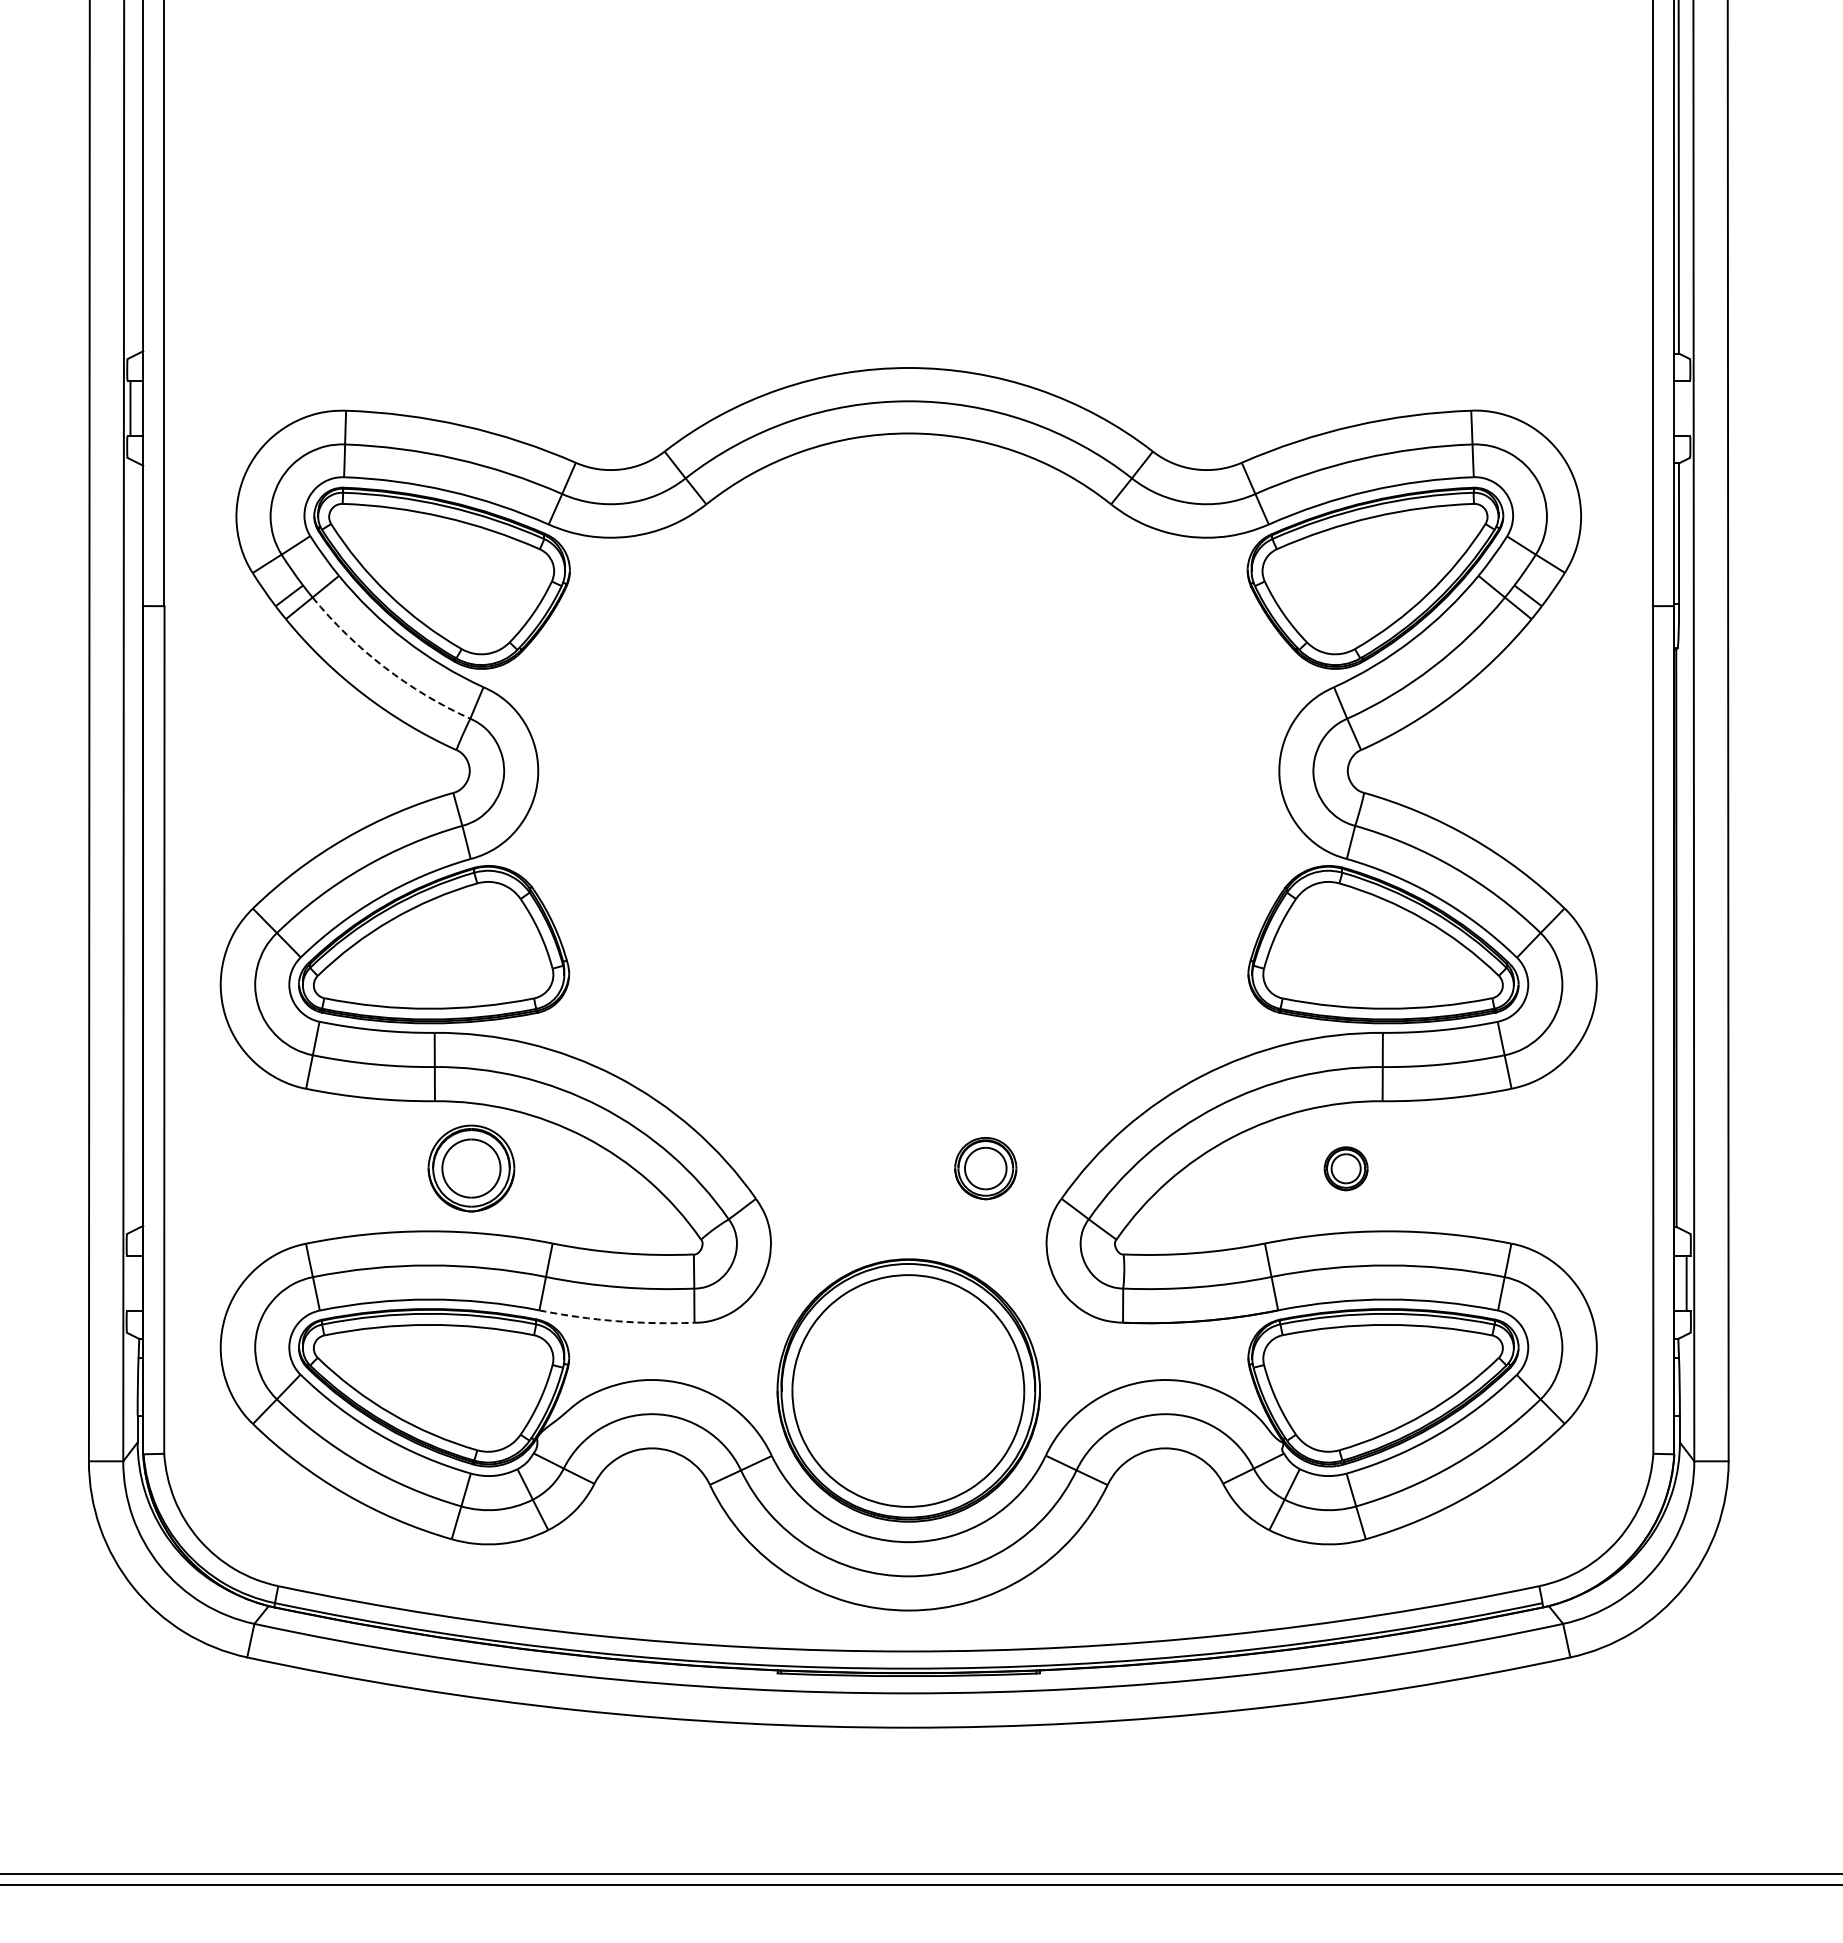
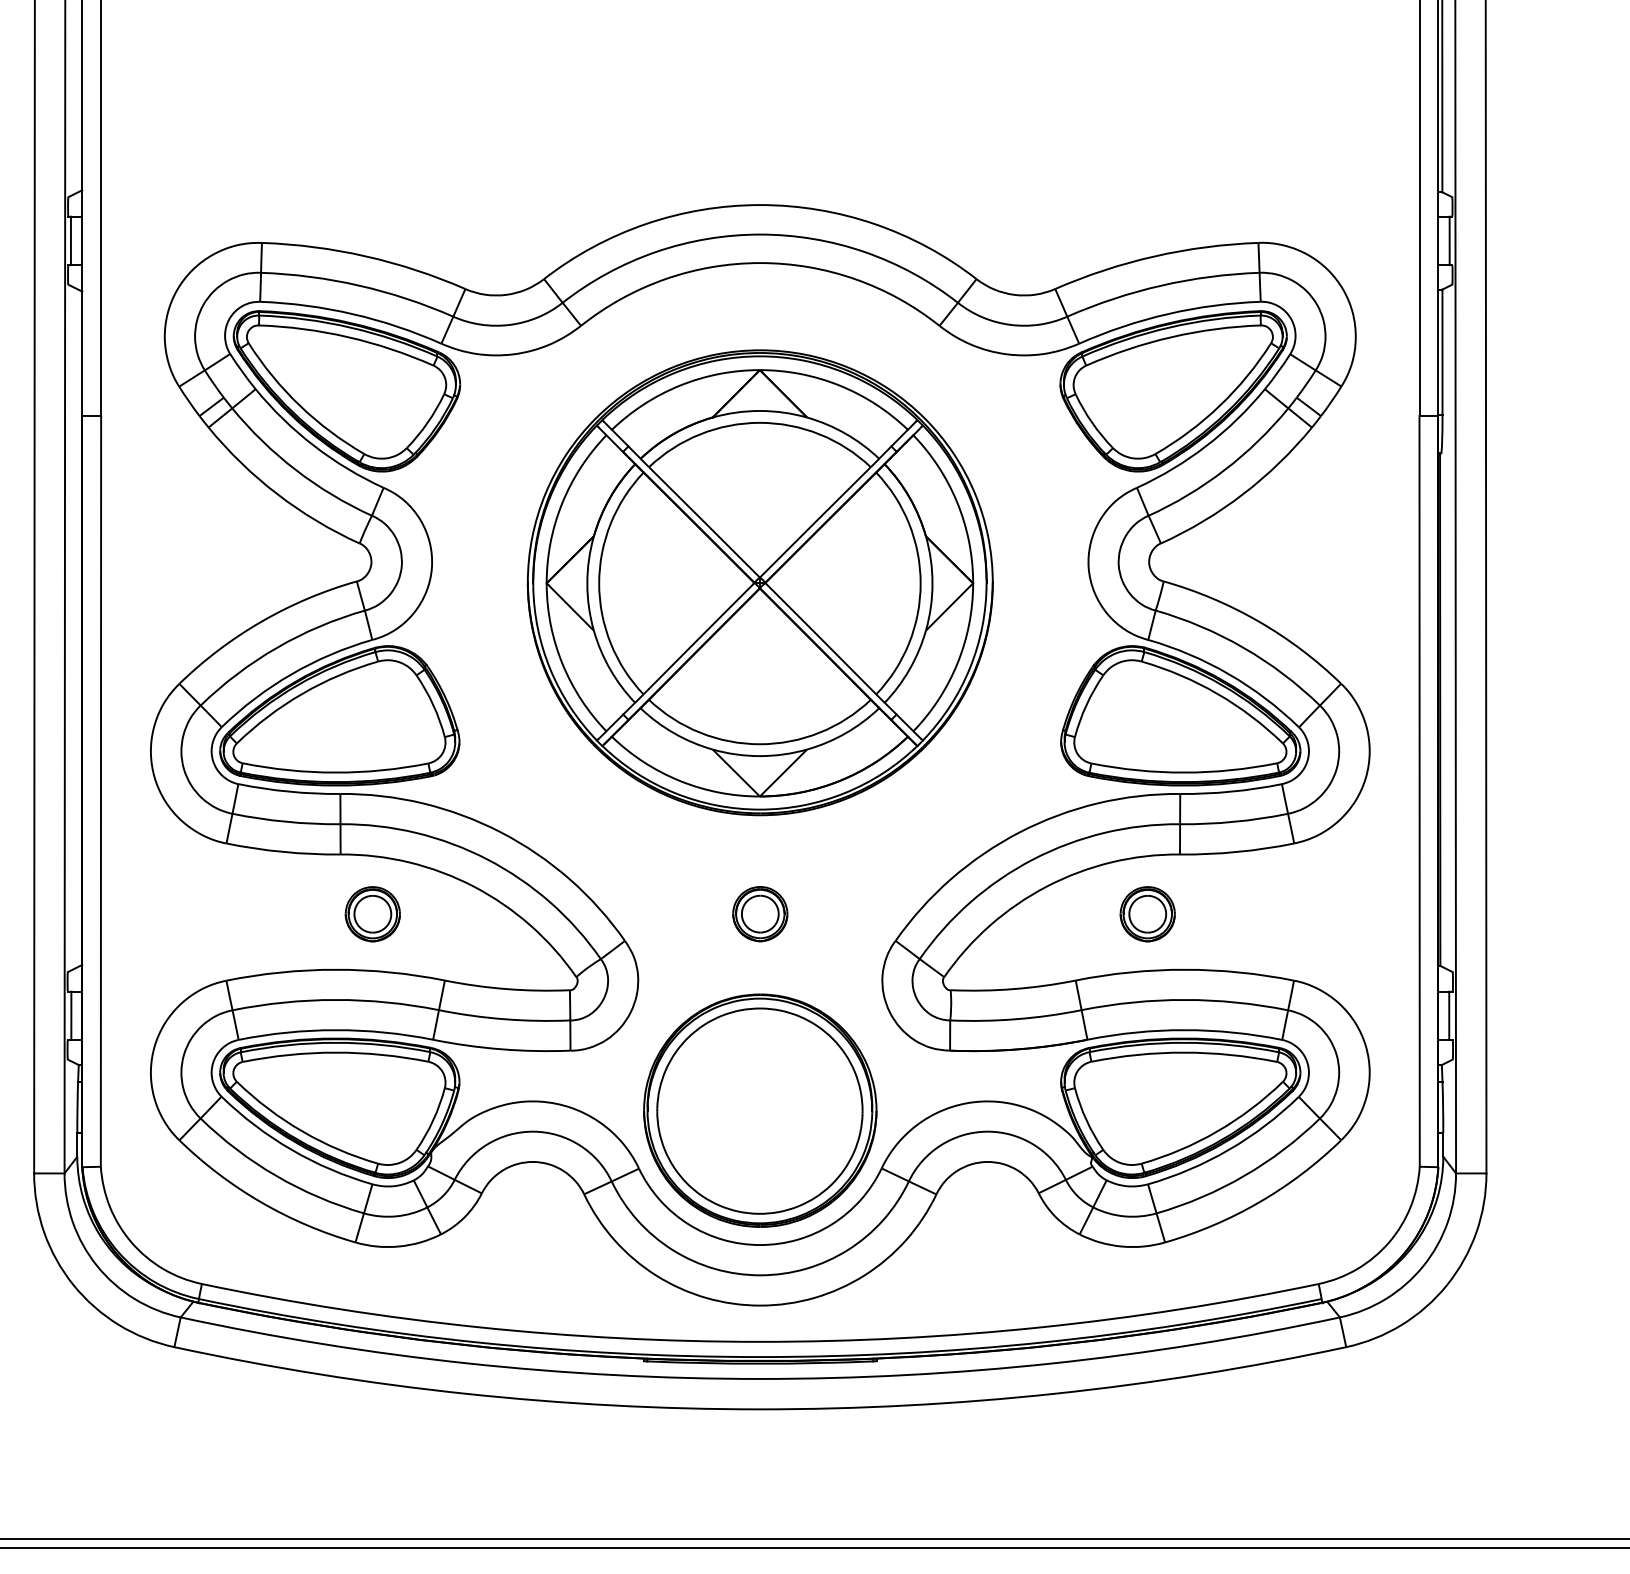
line: (1687, 408) -> (1450, 240), added
arc: (384, 667) -> (295, 470), dashed -> solid
part: (908, 794) -> (760, 582), added
part: (470, 1168) -> (372, 914), size x0.71
part: (985, 1168) -> (760, 914), moved
part: (1345, 1168) -> (1147, 914), size x1.43
line: (130, 1283) -> (70, 1015), added
arc: (616, 1321) -> (501, 1049), dashed -> solid

